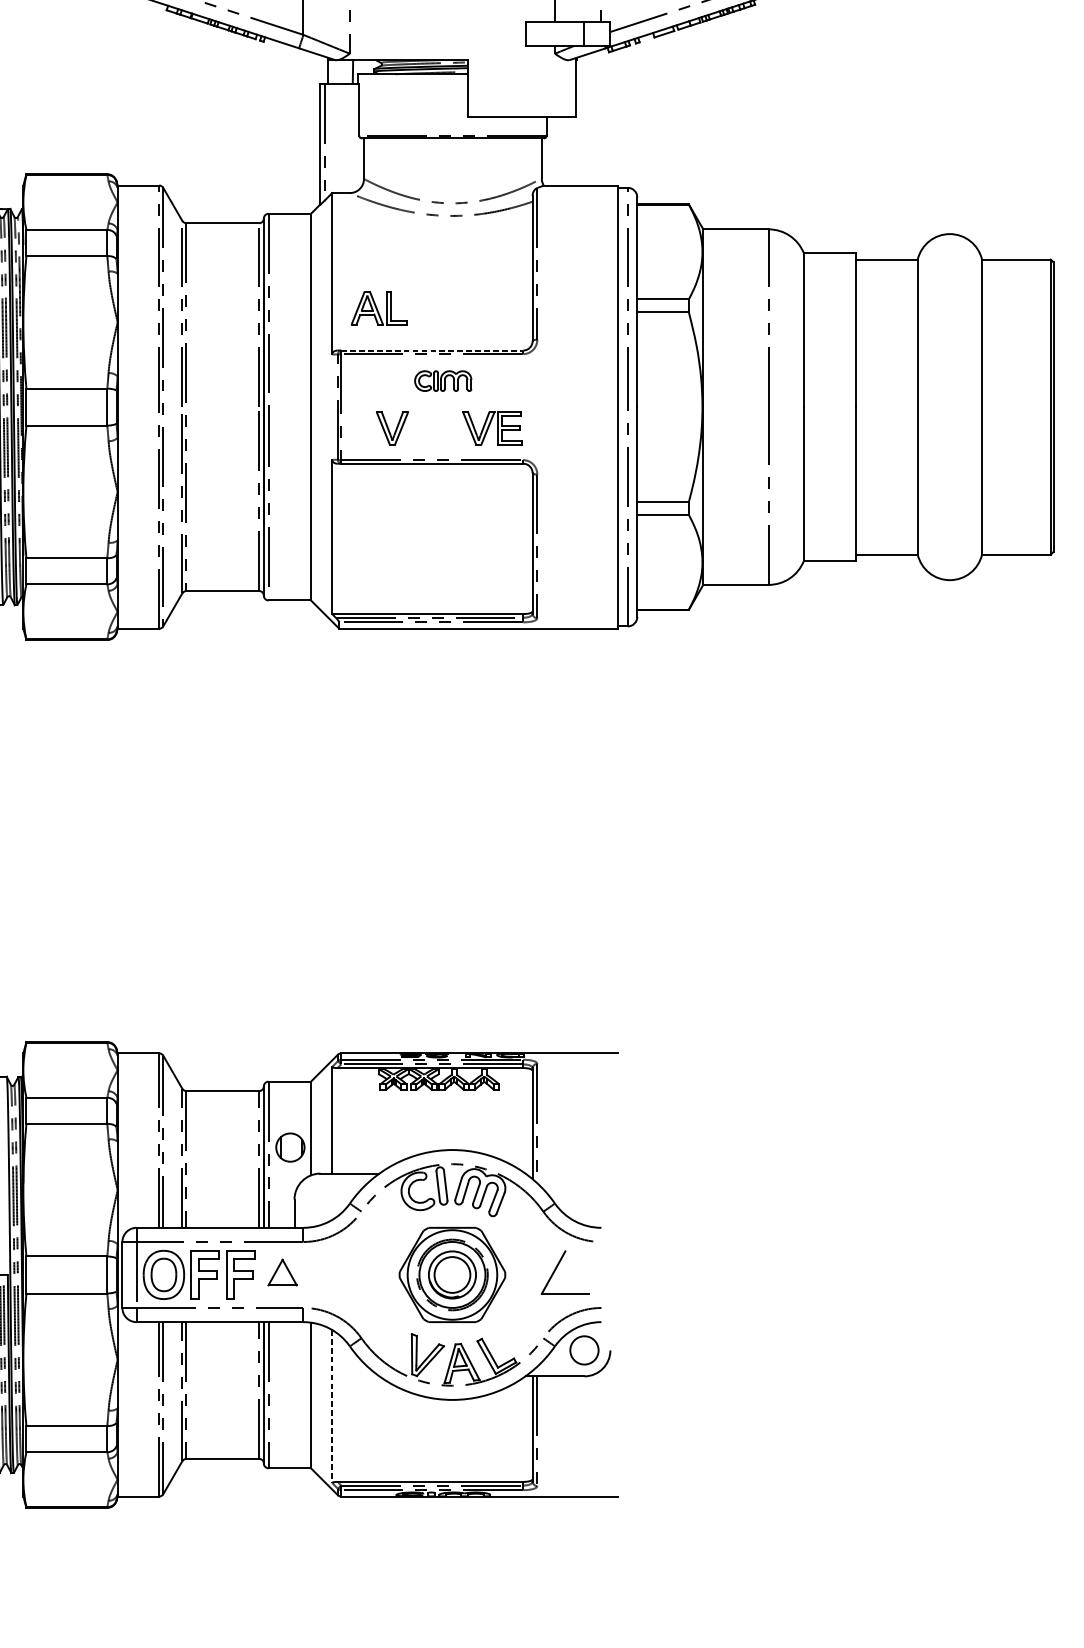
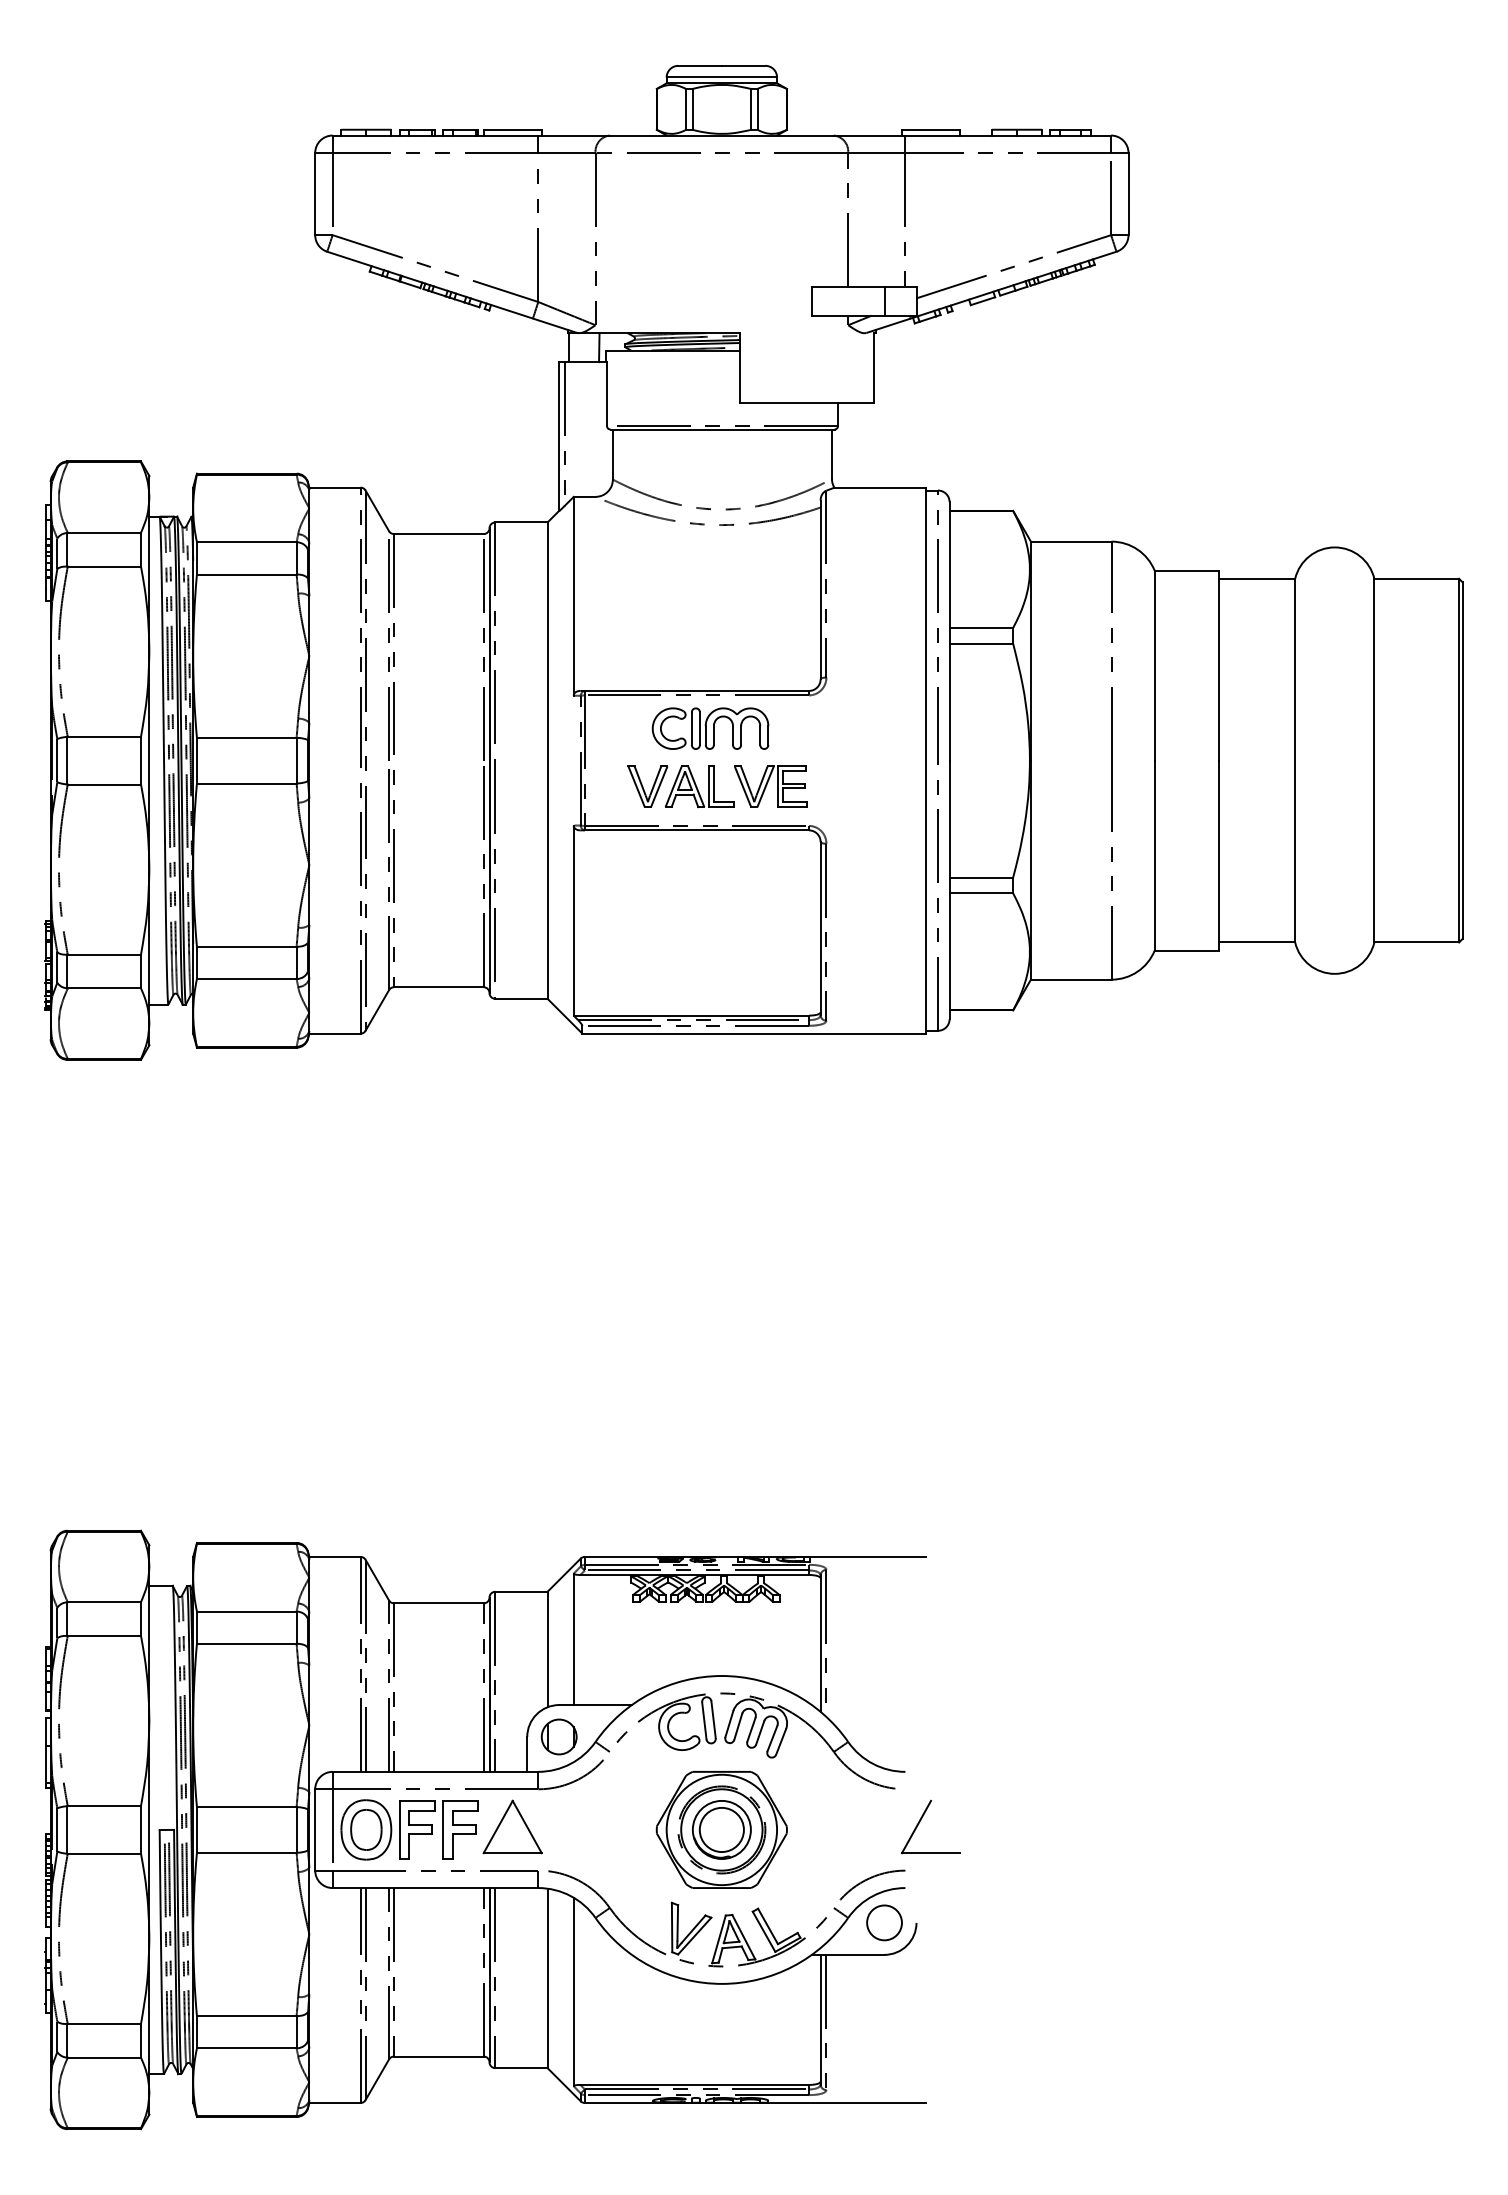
part: (379, 308) -> (699, 786), moved
line: (432, 350) -> (697, 690), dashed -> solid
part: (443, 381) -> (710, 728), size x1.67
part: (289, 1147) -> (558, 1736), moved
part: (556, 1268) -> (920, 1822), moved
part: (282, 1272) -> (512, 1826), size x1.67
line: (332, 1406) -> (573, 1992), dashed -> solid

